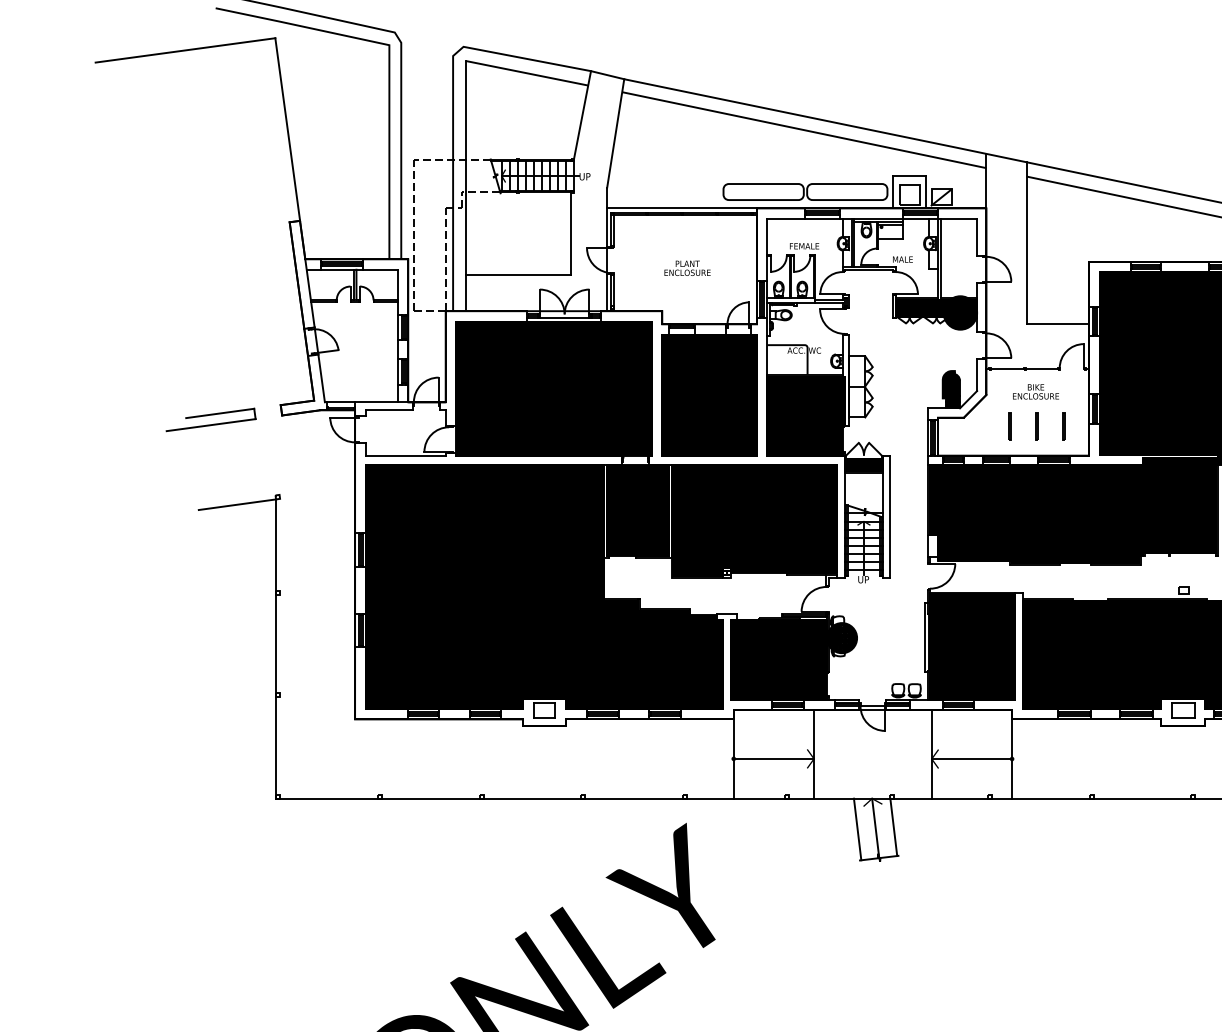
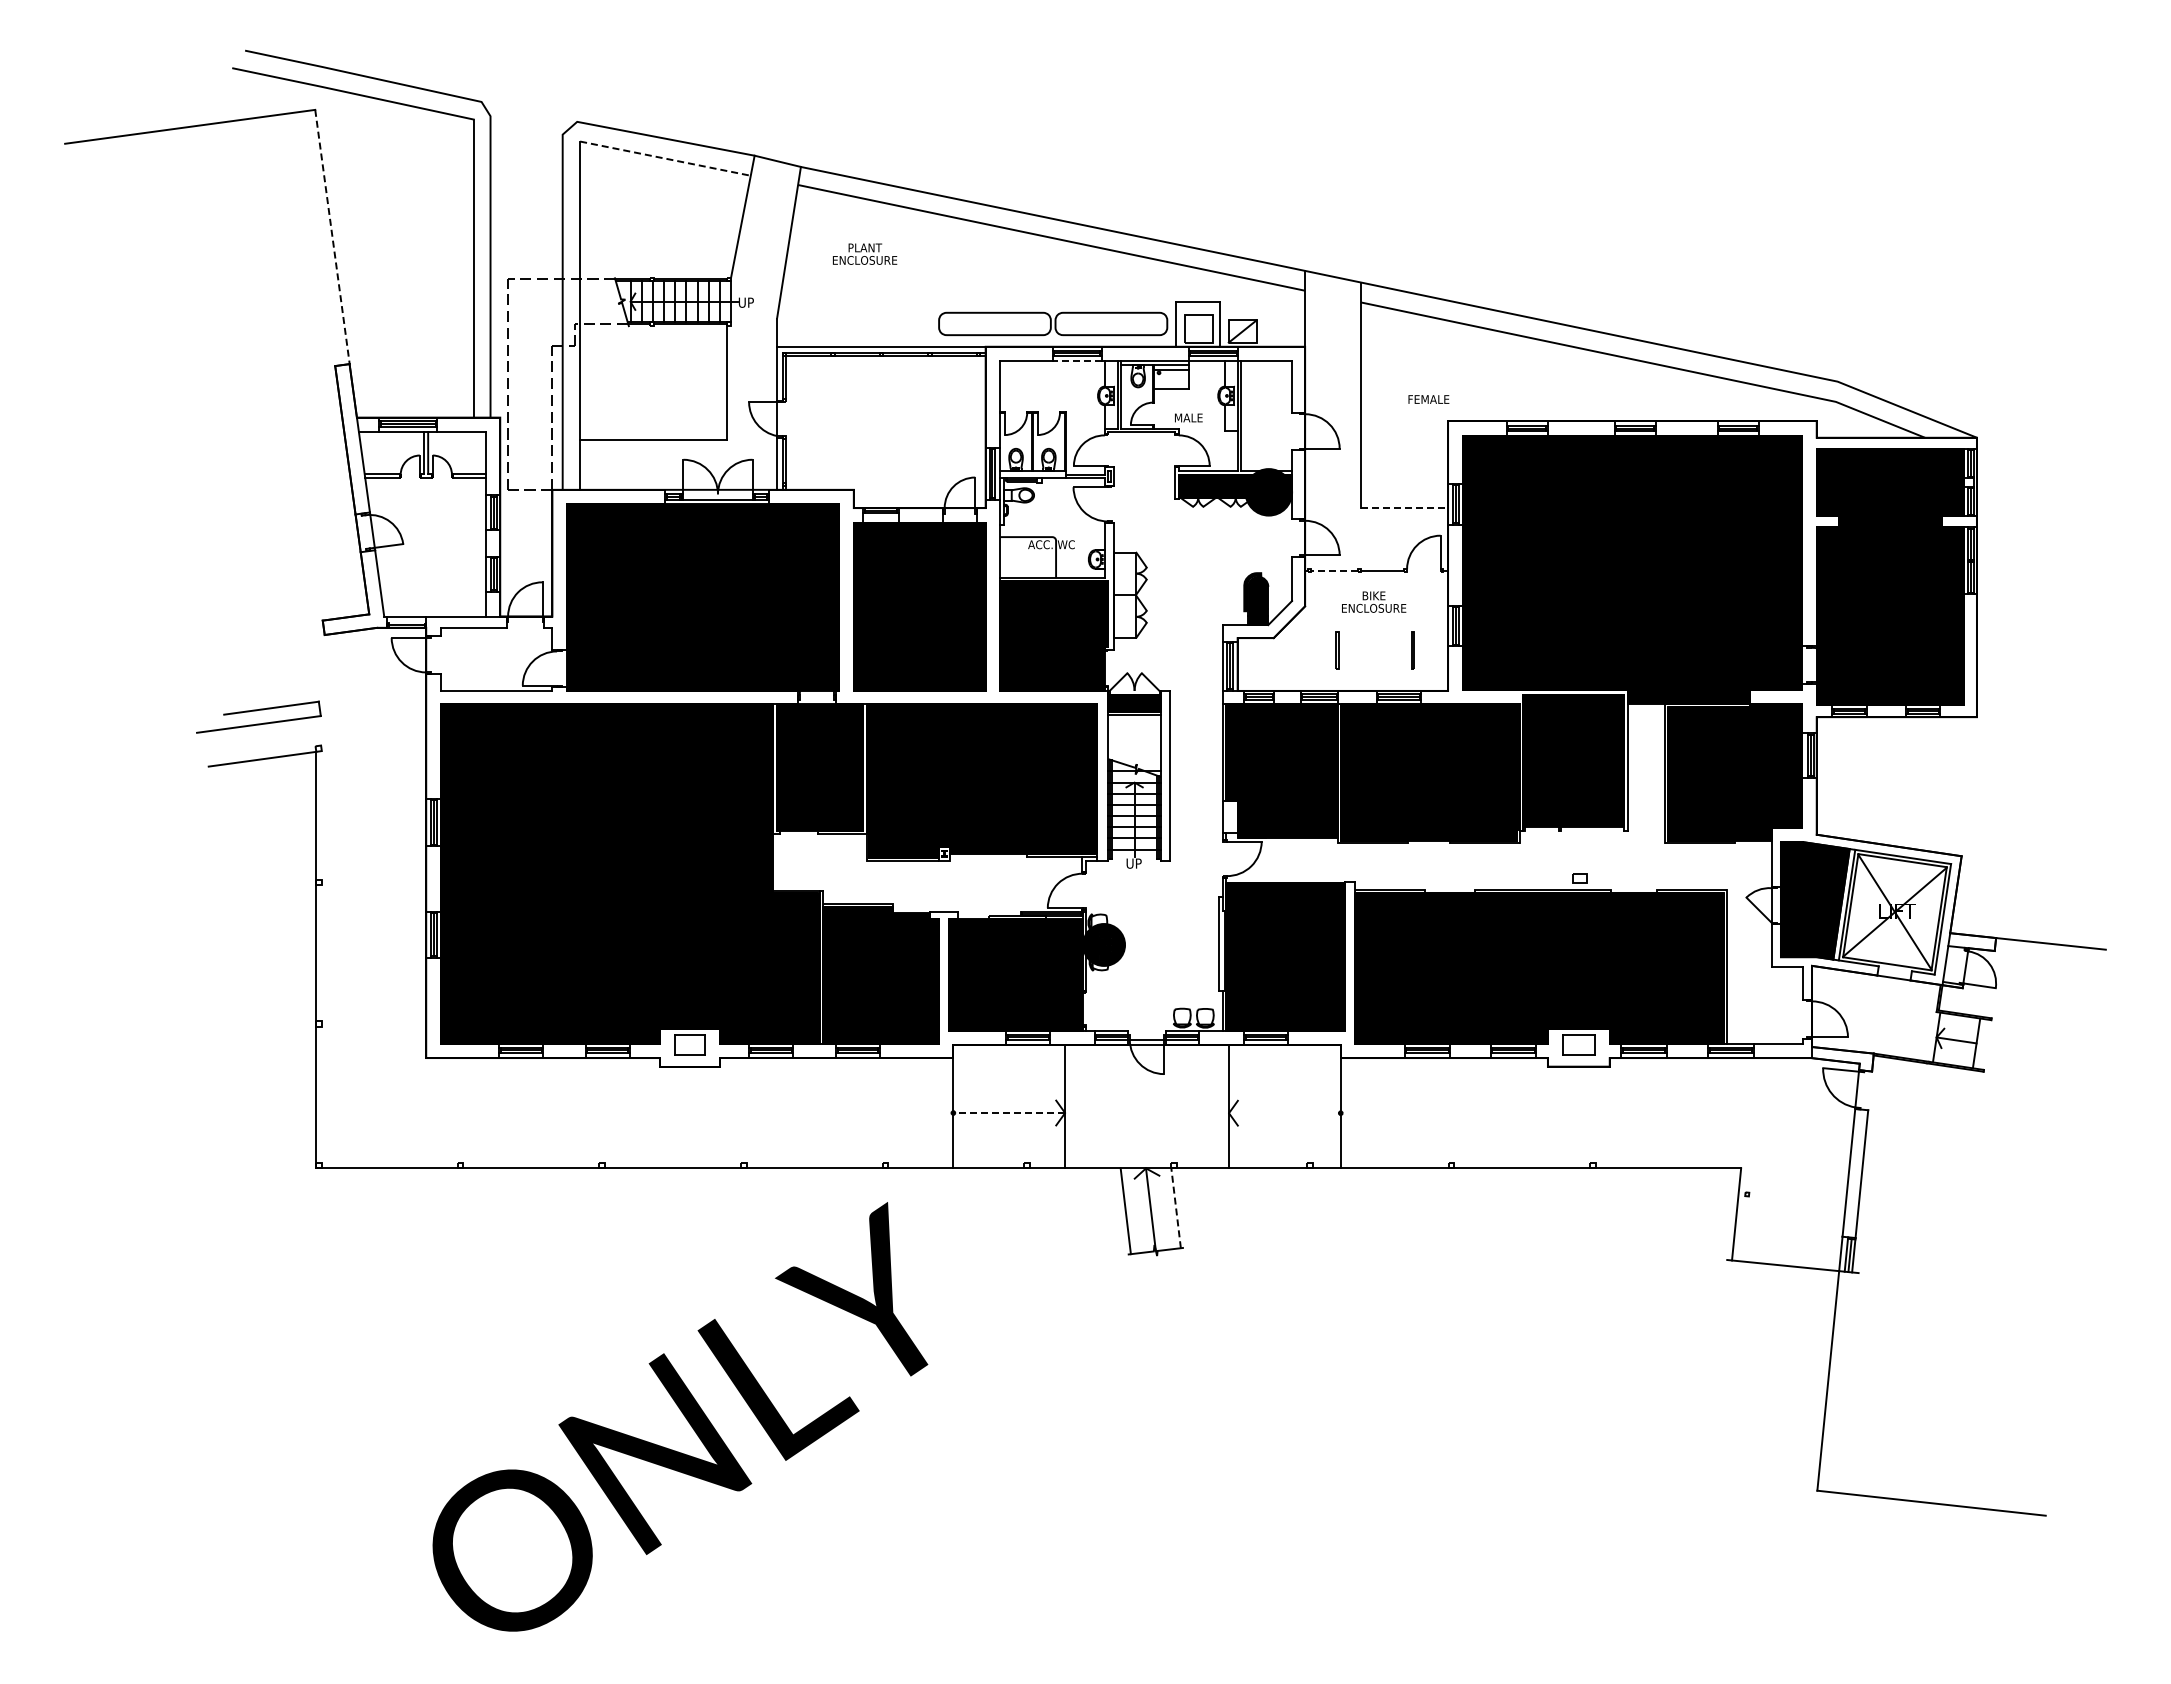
line: (527, 73) -> (666, 158), solid -> dashed
line: (287, 129) -> (332, 237), solid -> dashed
line: (822, 218) -> (1077, 361), solid -> dashed
text: (804, 246) -> (1428, 399), moved
text: (687, 267) -> (865, 253), moved
line: (1057, 324) -> (1404, 508), solid -> dashed
line: (1007, 369) -> (1334, 570), solid -> dashed
part: (210, 419) -> (258, 716), moved
line: (1036, 426) -> (1374, 650), removed
line: (774, 759) -> (1009, 1113), solid -> dashed
line: (971, 759) -> (1284, 1113), removed
line: (894, 826) -> (1176, 1207), solid -> dashed

